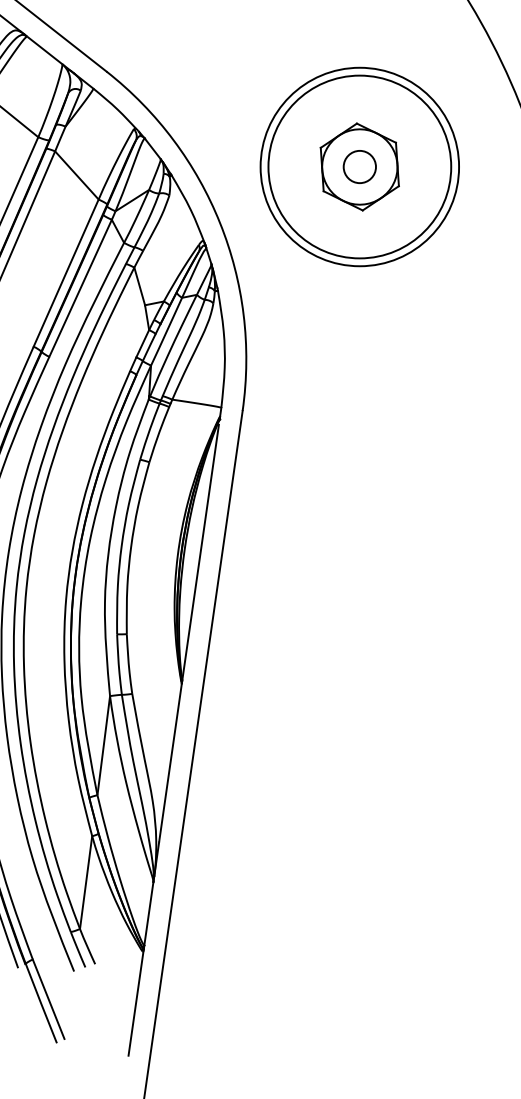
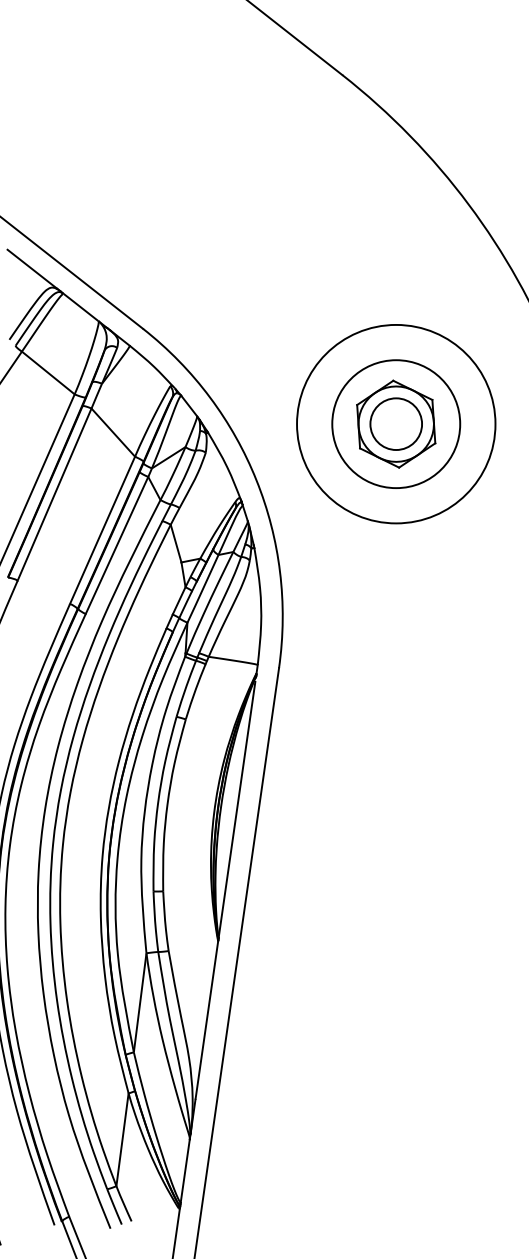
circle: (359, 166) -> (395, 423), size x0.7
circle: (360, 167) -> (396, 424), size x1.6

